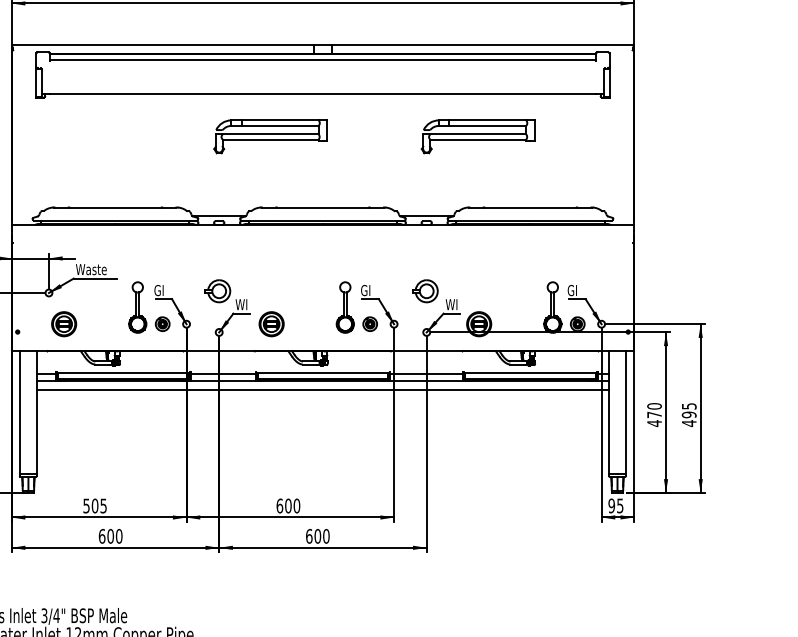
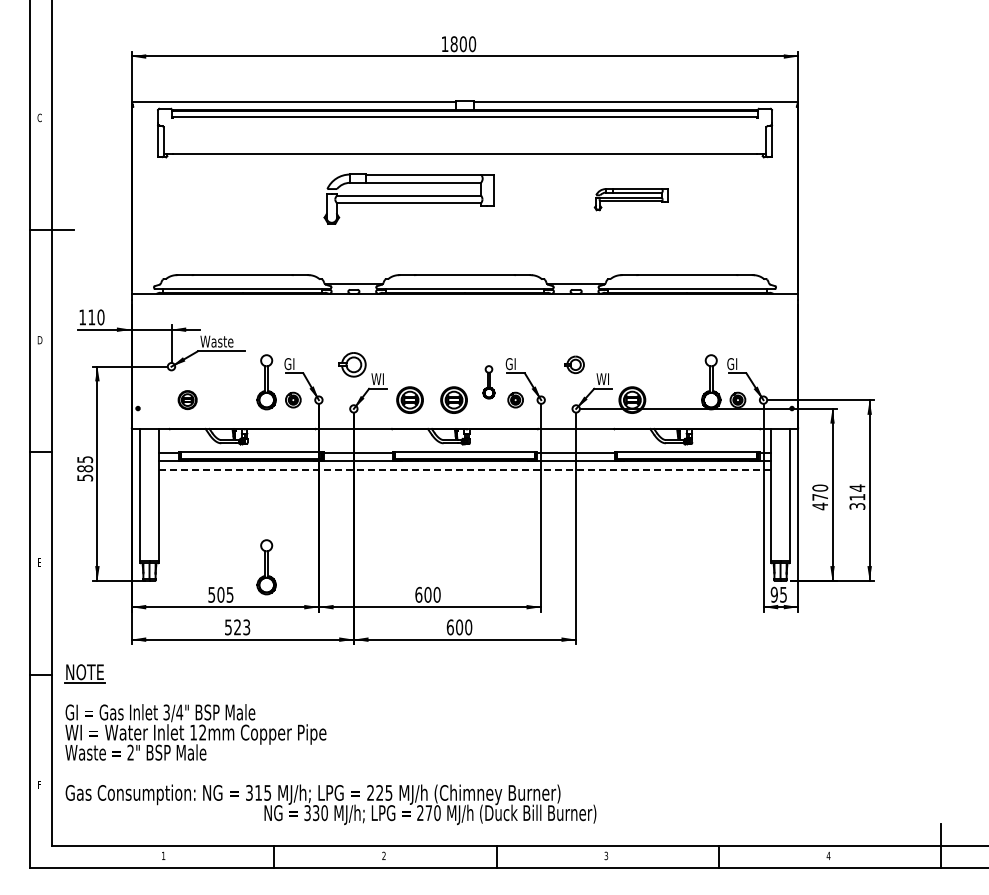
part: (270, 136) -> (408, 199), size x1.4
part: (477, 136) -> (630, 199), size x0.6
part: (425, 290) -> (574, 364), size x0.7
part: (344, 307) -> (488, 382), size x0.6
part: (63, 323) -> (187, 399), size x0.7
part: (312, 323) -> (453, 399), added
line: (323, 389) -> (465, 470), solid -> dashed
text: (689, 415) -> (857, 497), 495 -> 314
part: (137, 480) -> (266, 567), added
text: (110, 536) -> (237, 627), 600 -> 523

